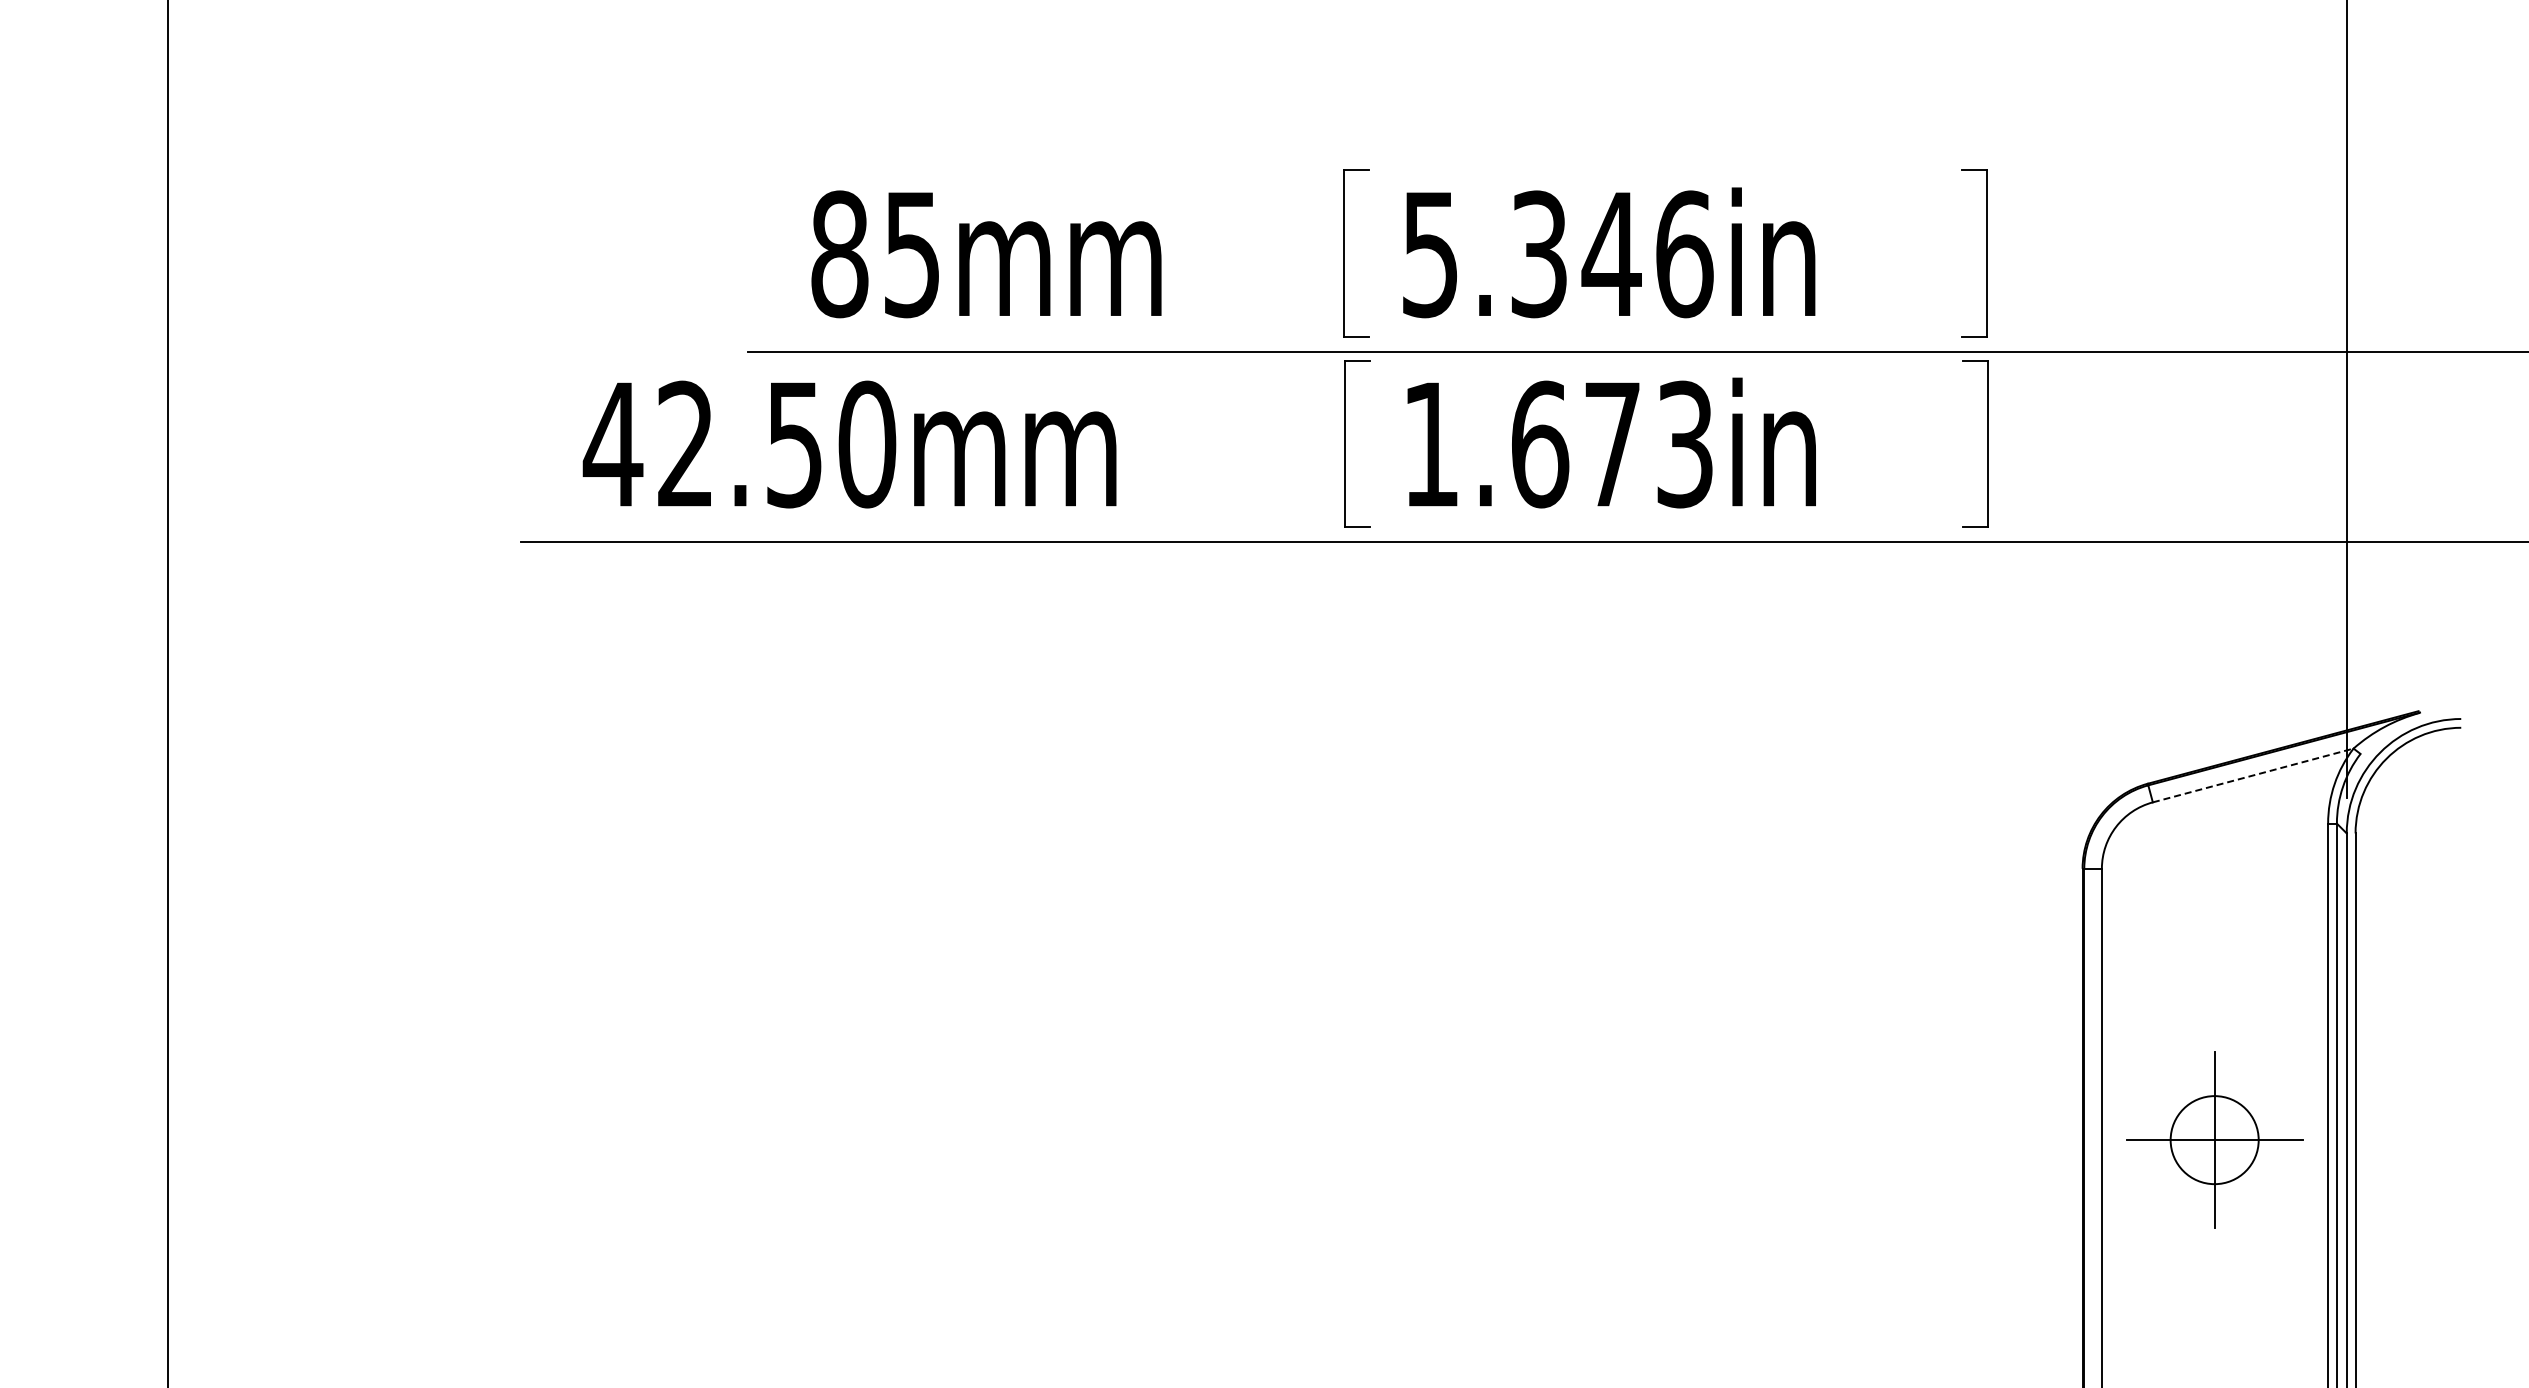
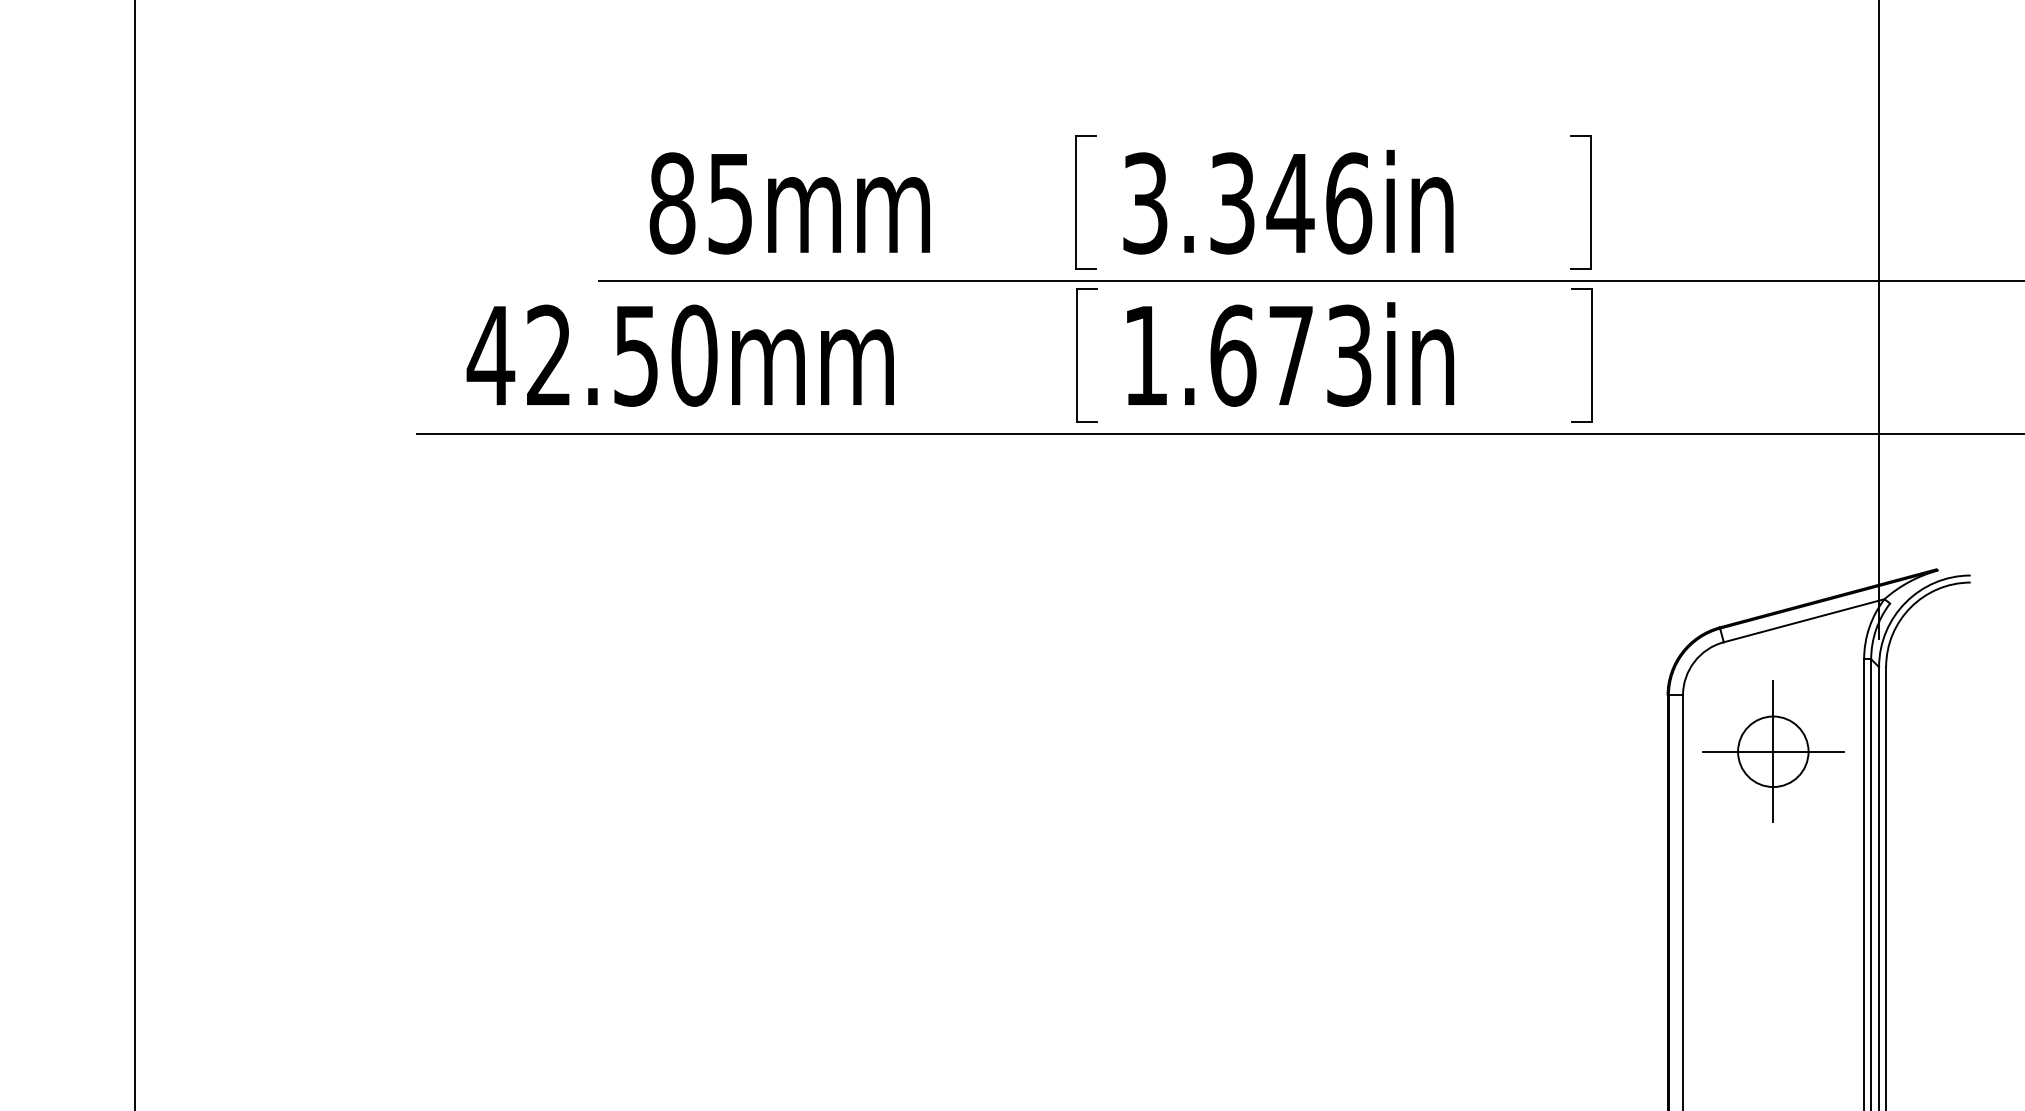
text: (1430, 253) -> (1145, 202), 5.346in -> 3.346in
line: (2253, 775) -> (1804, 620), dashed -> solid
part: (2214, 1139) -> (1773, 751), moved

